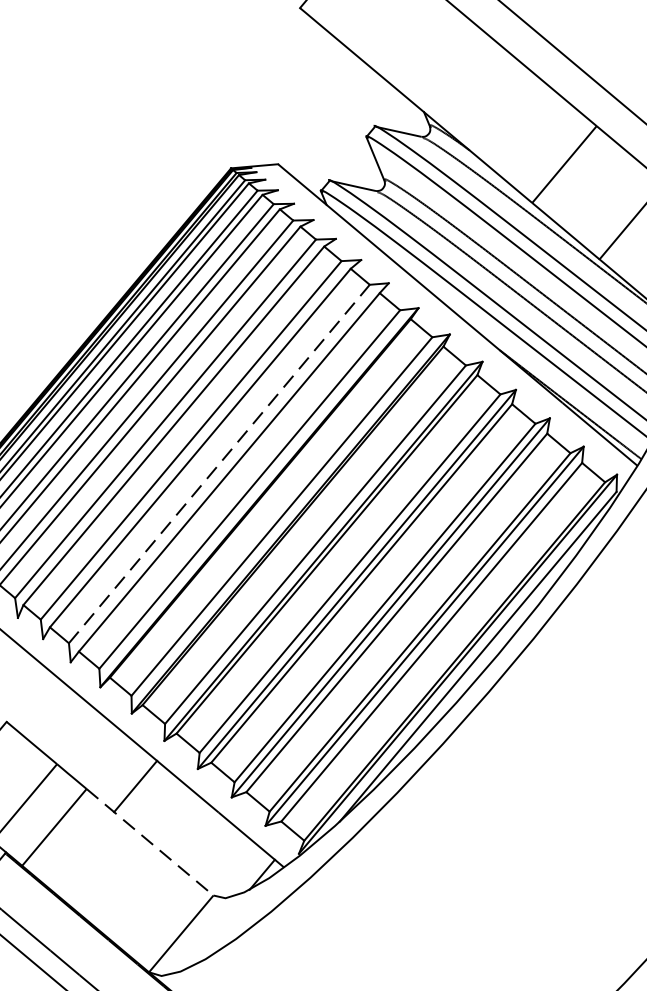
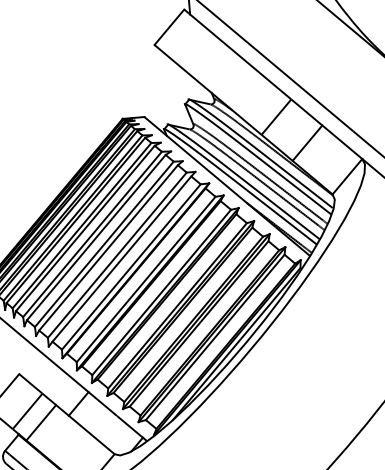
line: (219, 464) -> (117, 255), dashed -> solid
line: (150, 841) -> (85, 429), dashed -> solid

